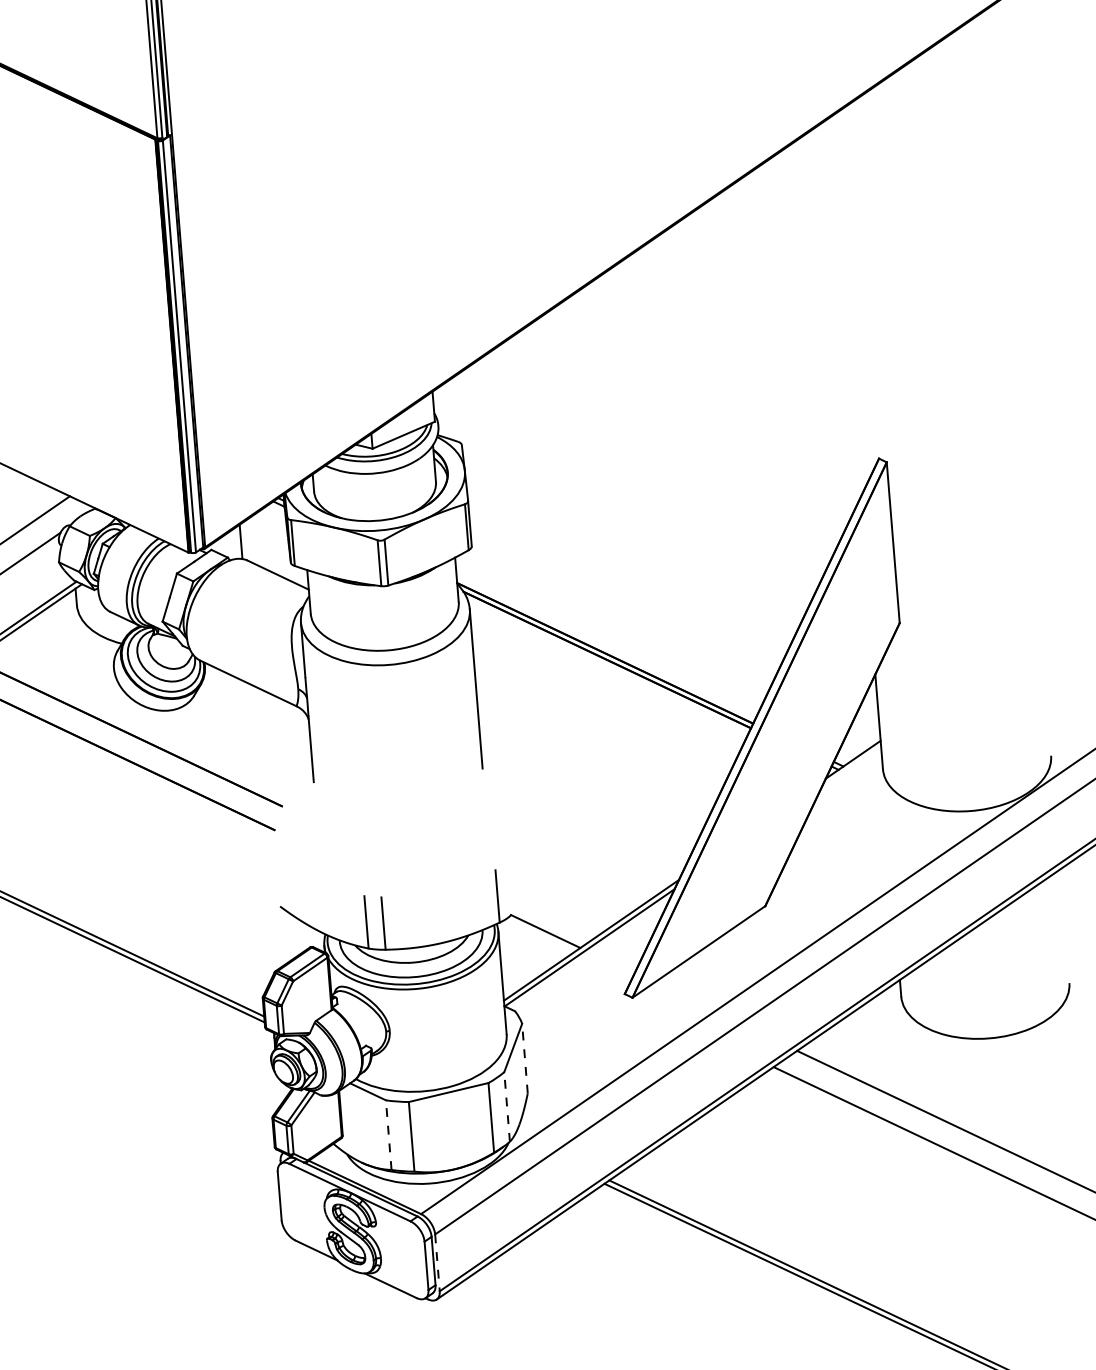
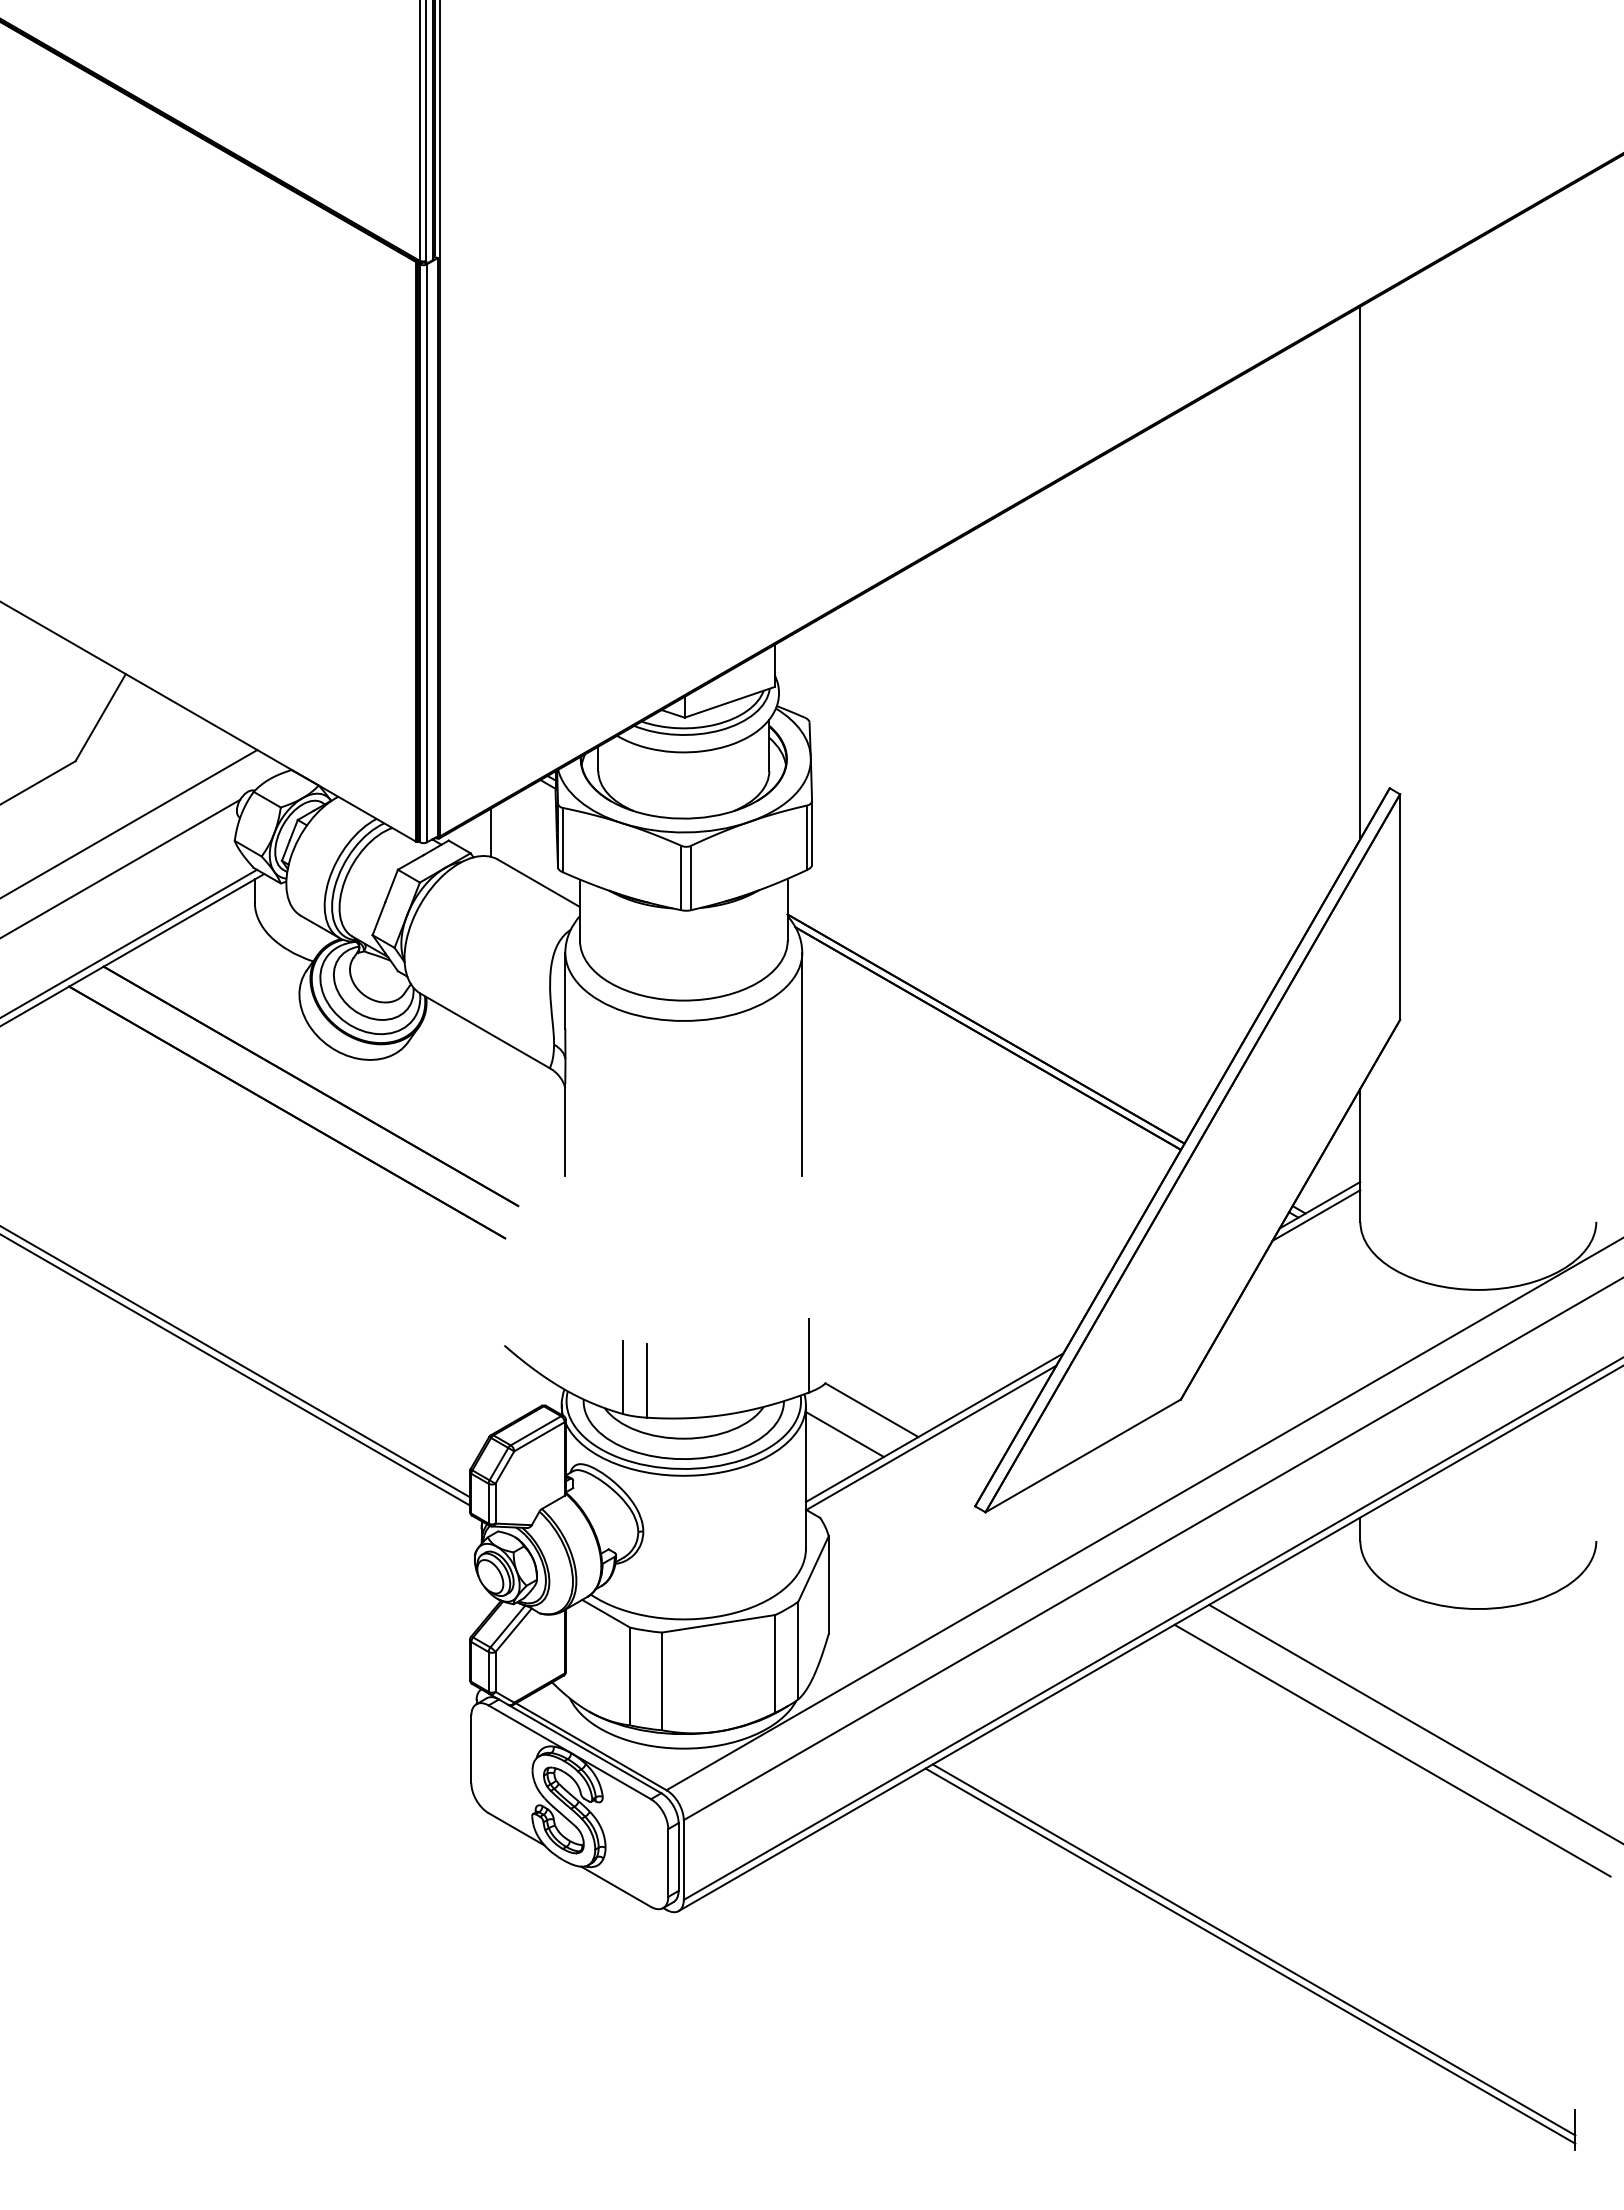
line: (845, 306) -> (1360, 572), added
line: (851, 767) -> (1316, 1215), added
line: (527, 950) -> (844, 1434), added
line: (524, 1058) -> (828, 1585), dashed -> solid
line: (507, 1106) -> (798, 1650), dashed -> solid
line: (388, 1135) -> (630, 1676), dashed -> solid
line: (437, 1263) -> (683, 1860), dashed -> solid

